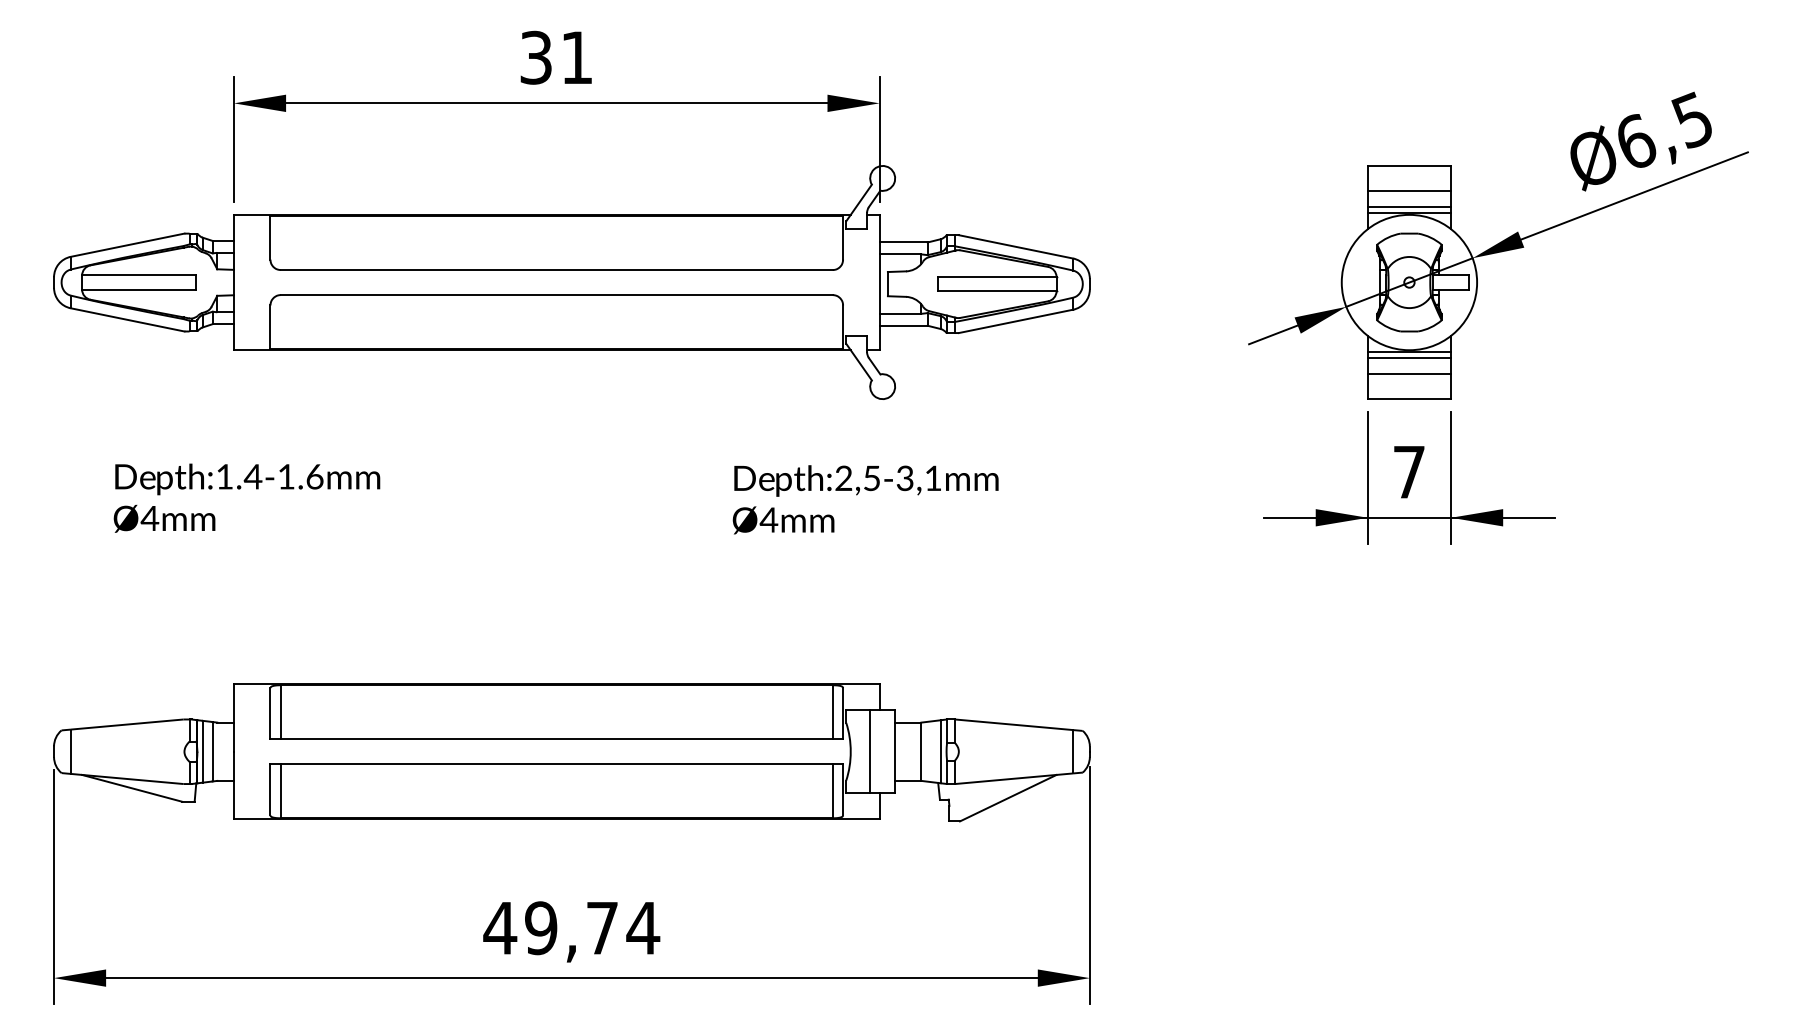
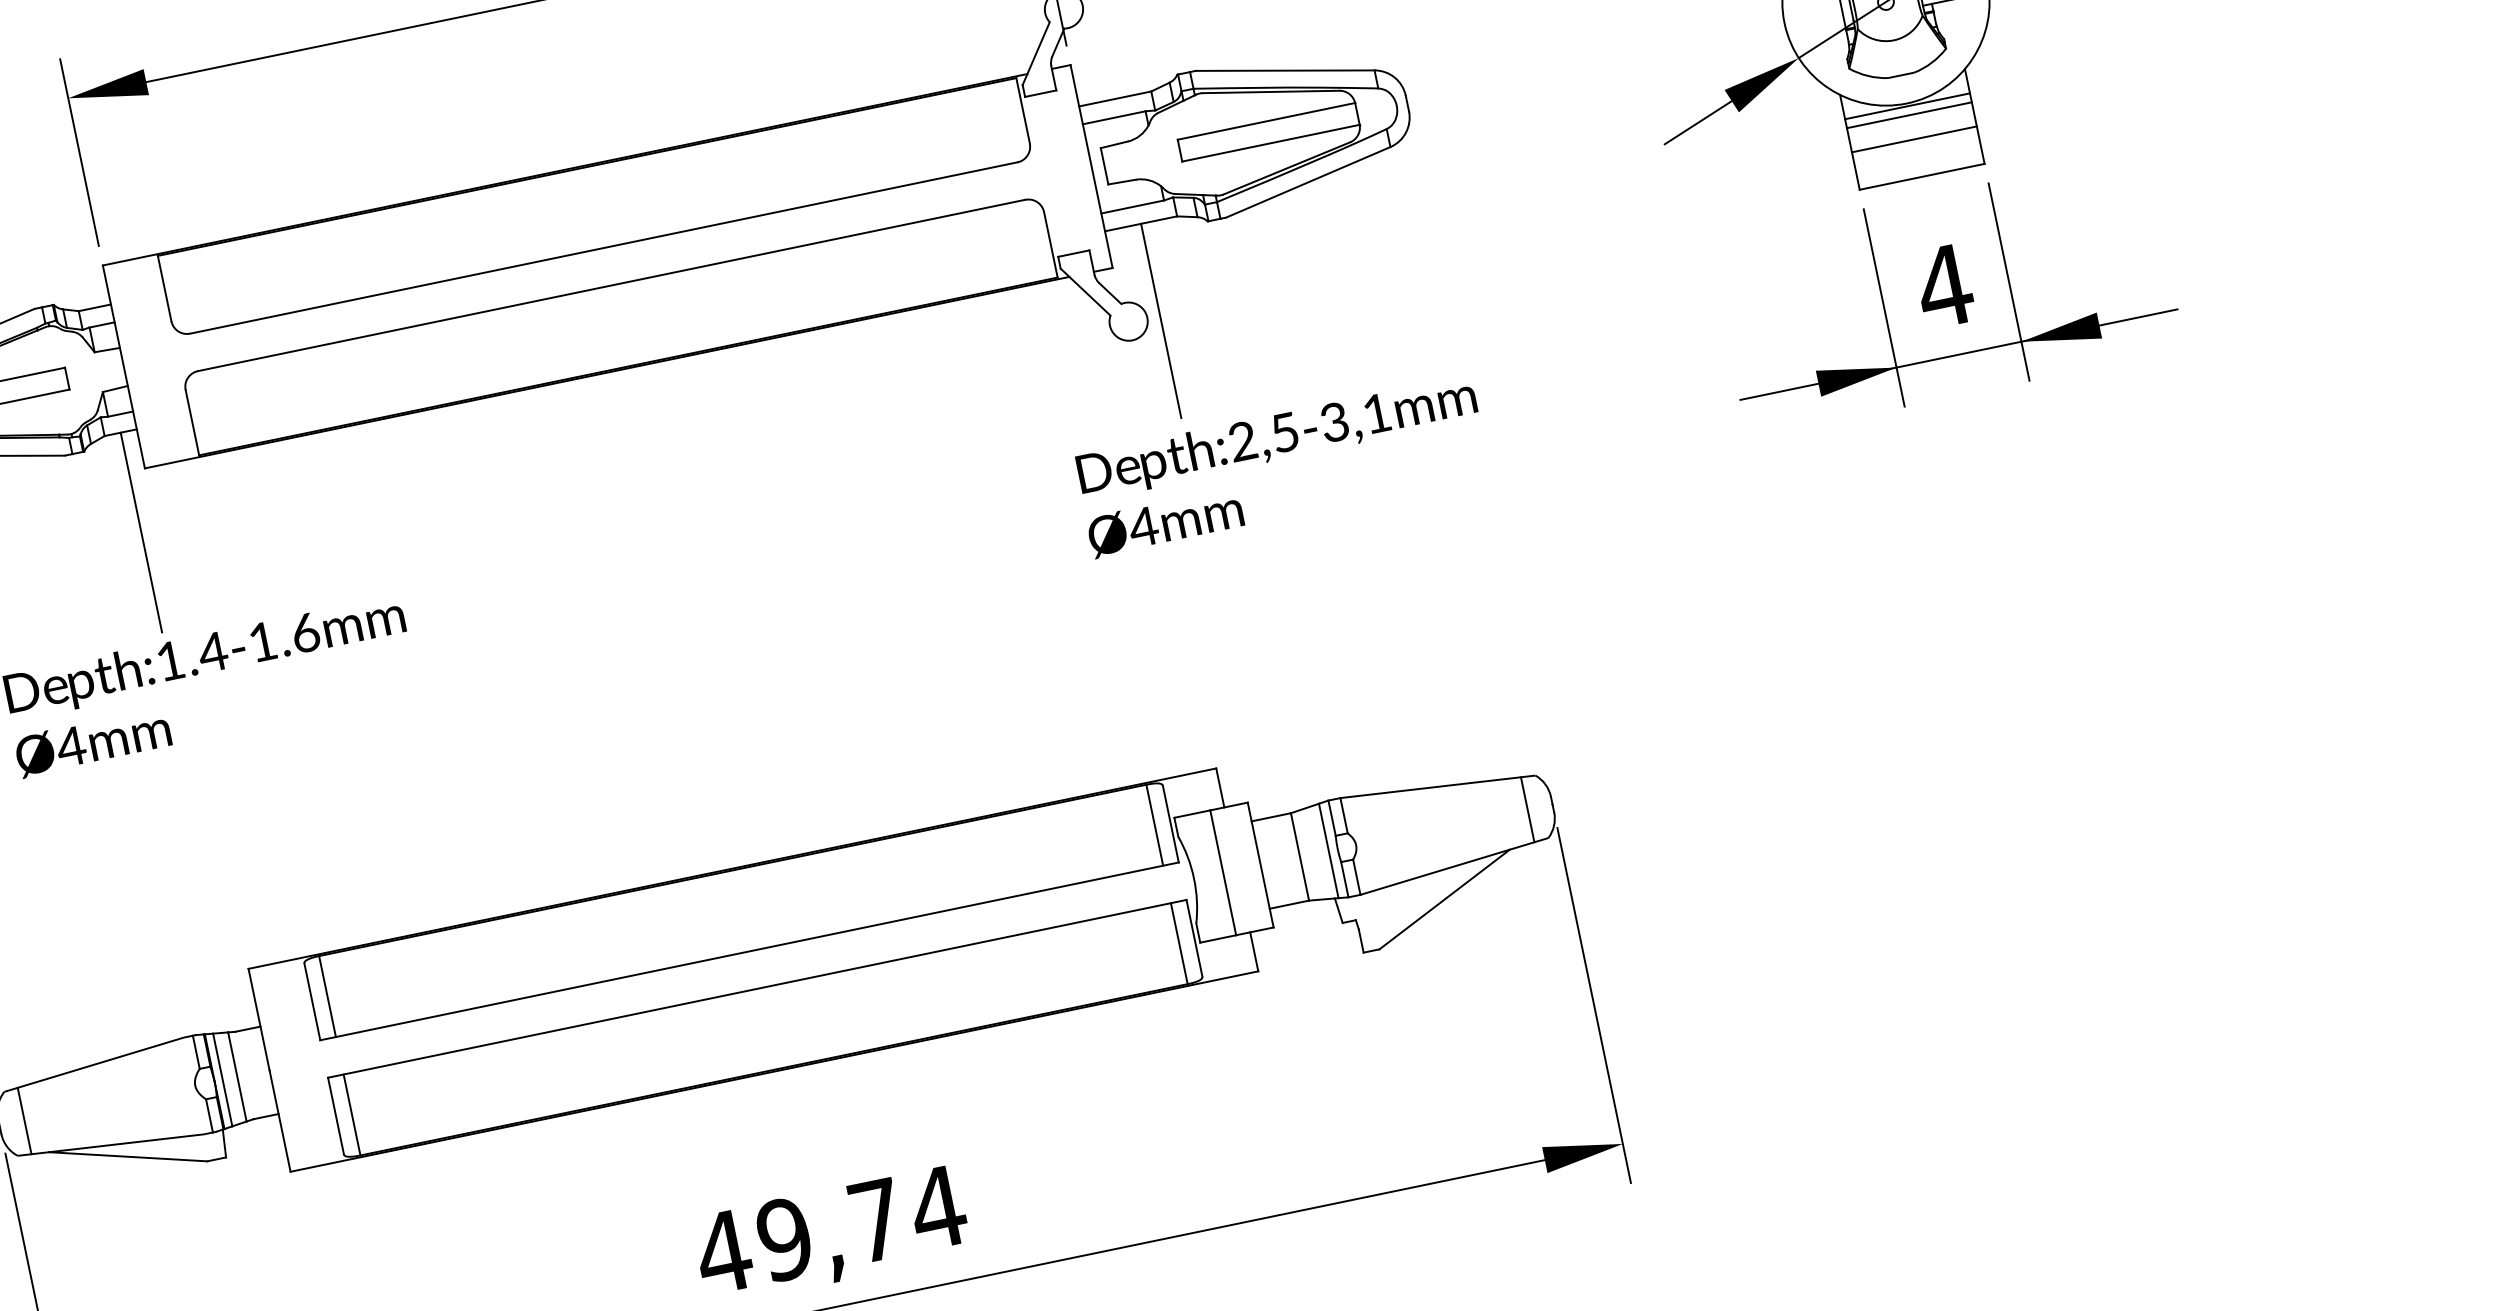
line: (223, 390) -> (141, 532), added
line: (903, 390) -> (1161, 320), added
text: (1409, 472) -> (1945, 286), 7 -> 4
text: (865, 499) -> (1281, 466), moved

